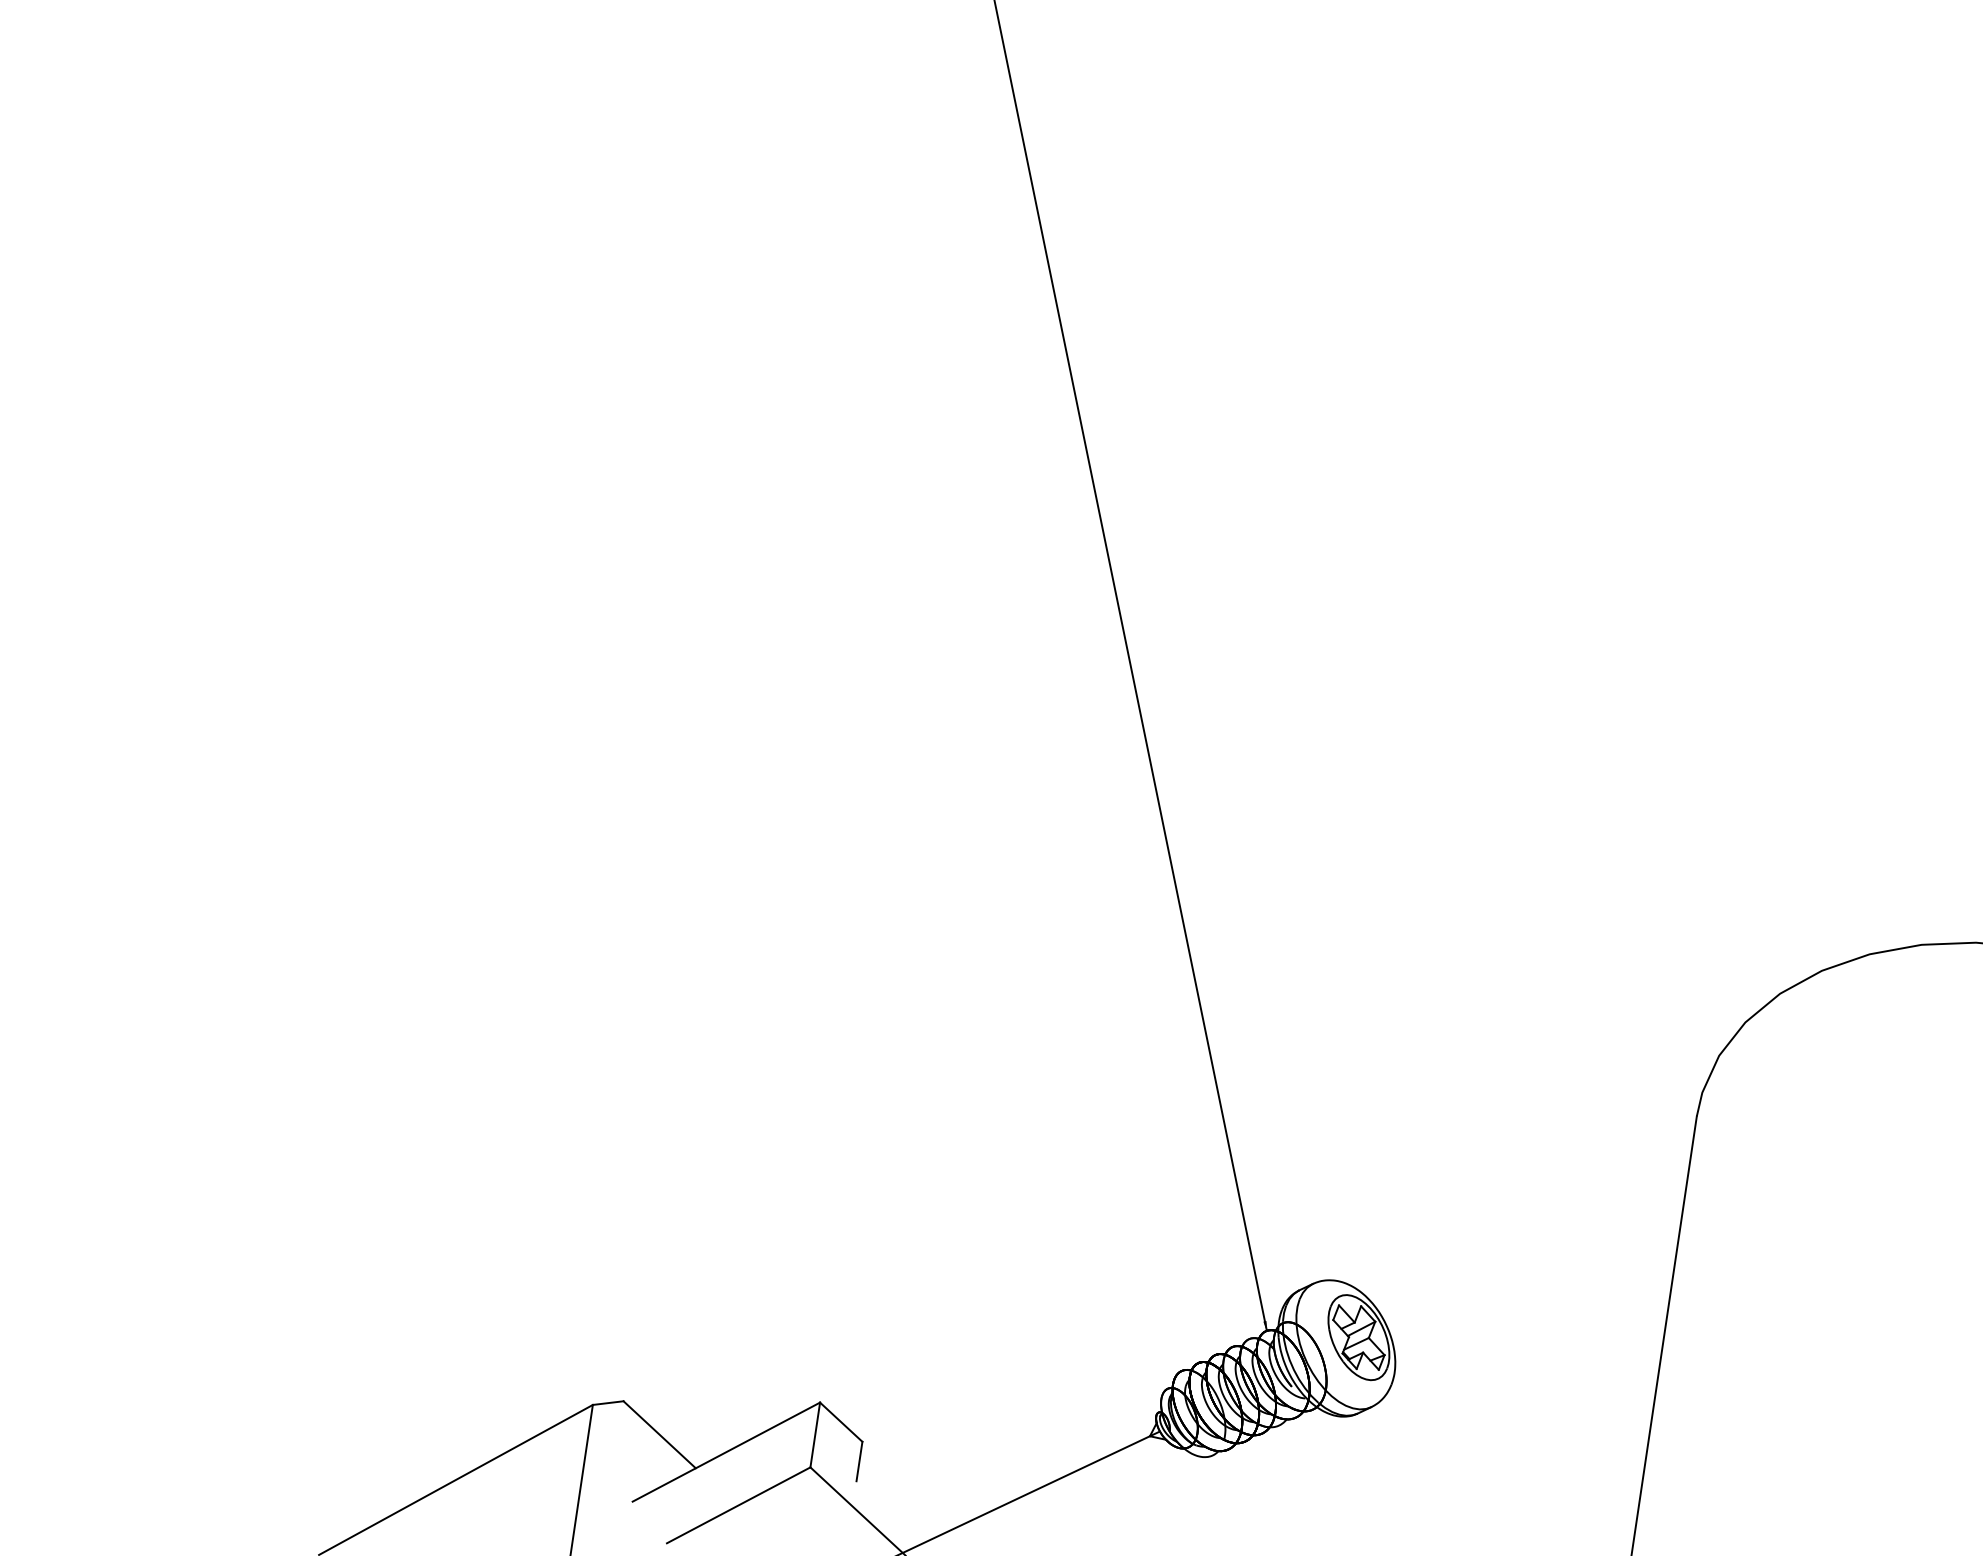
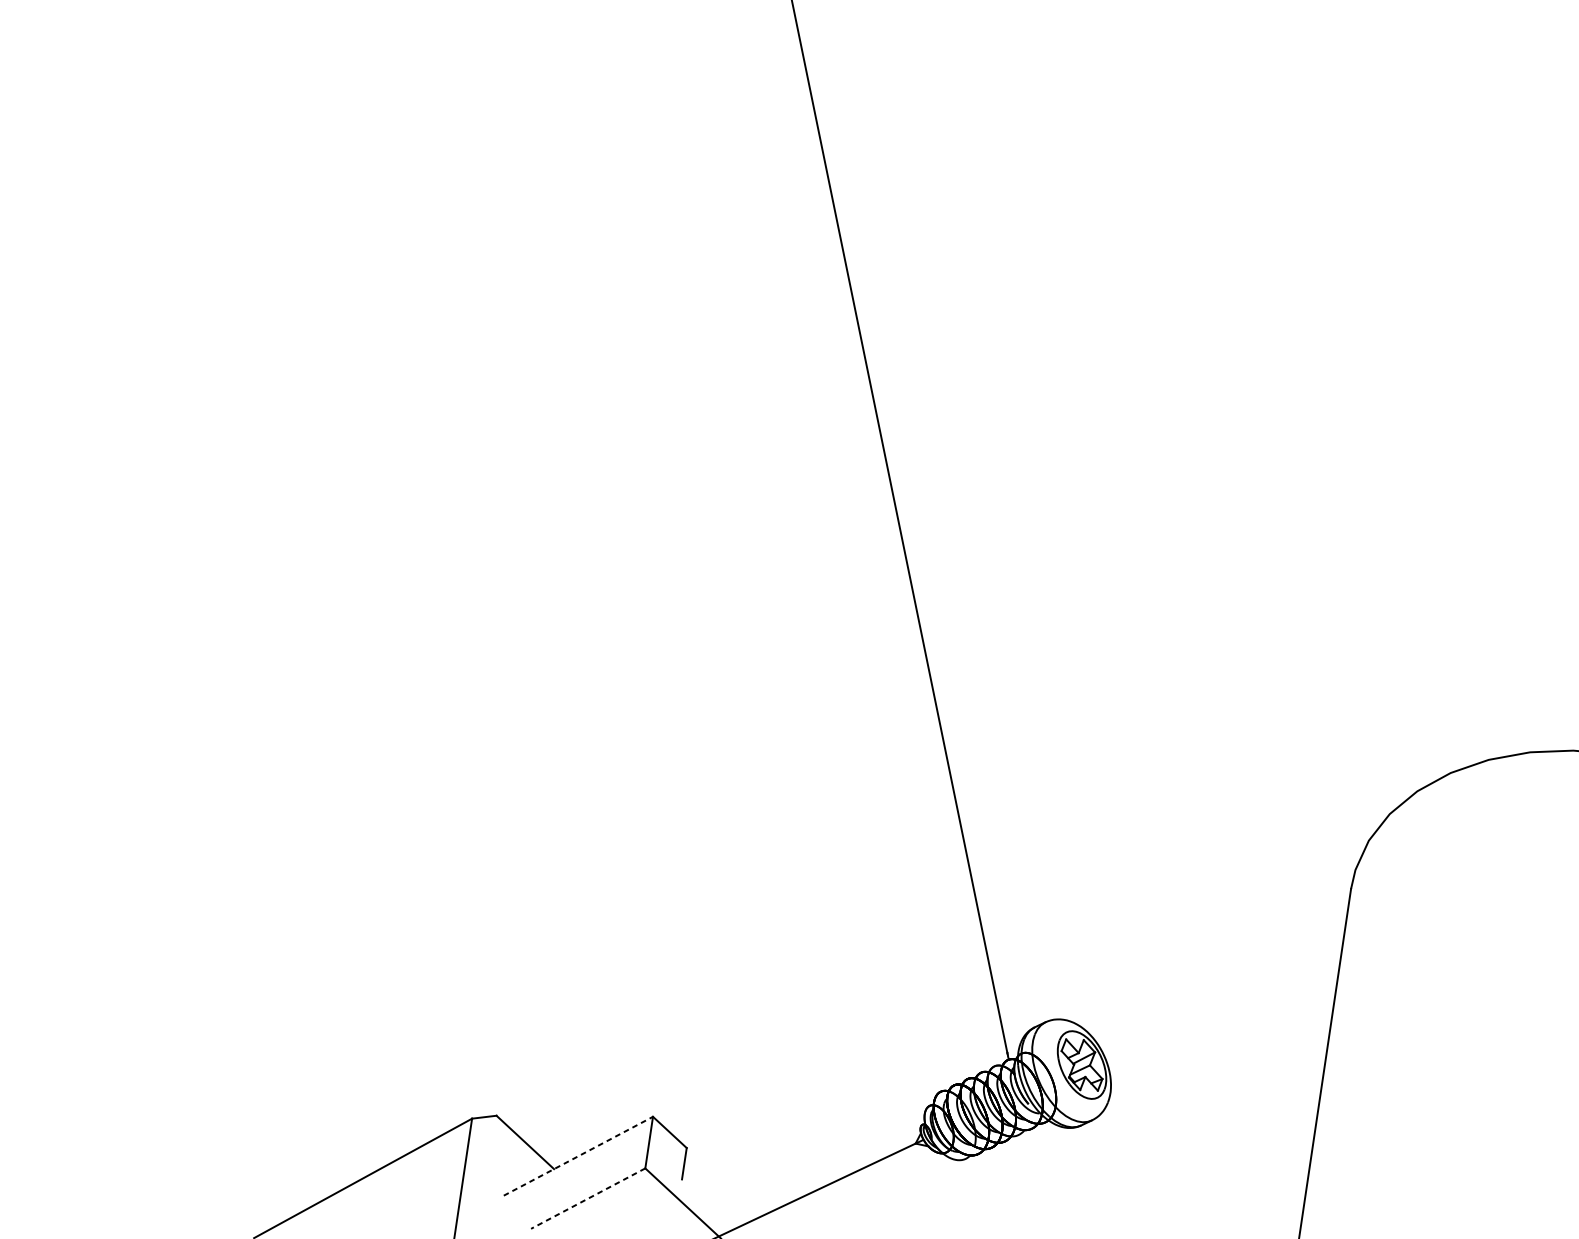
line: (726, 1452) -> (578, 1156), solid -> dashed
line: (738, 1505) -> (588, 1198), solid -> dashed

